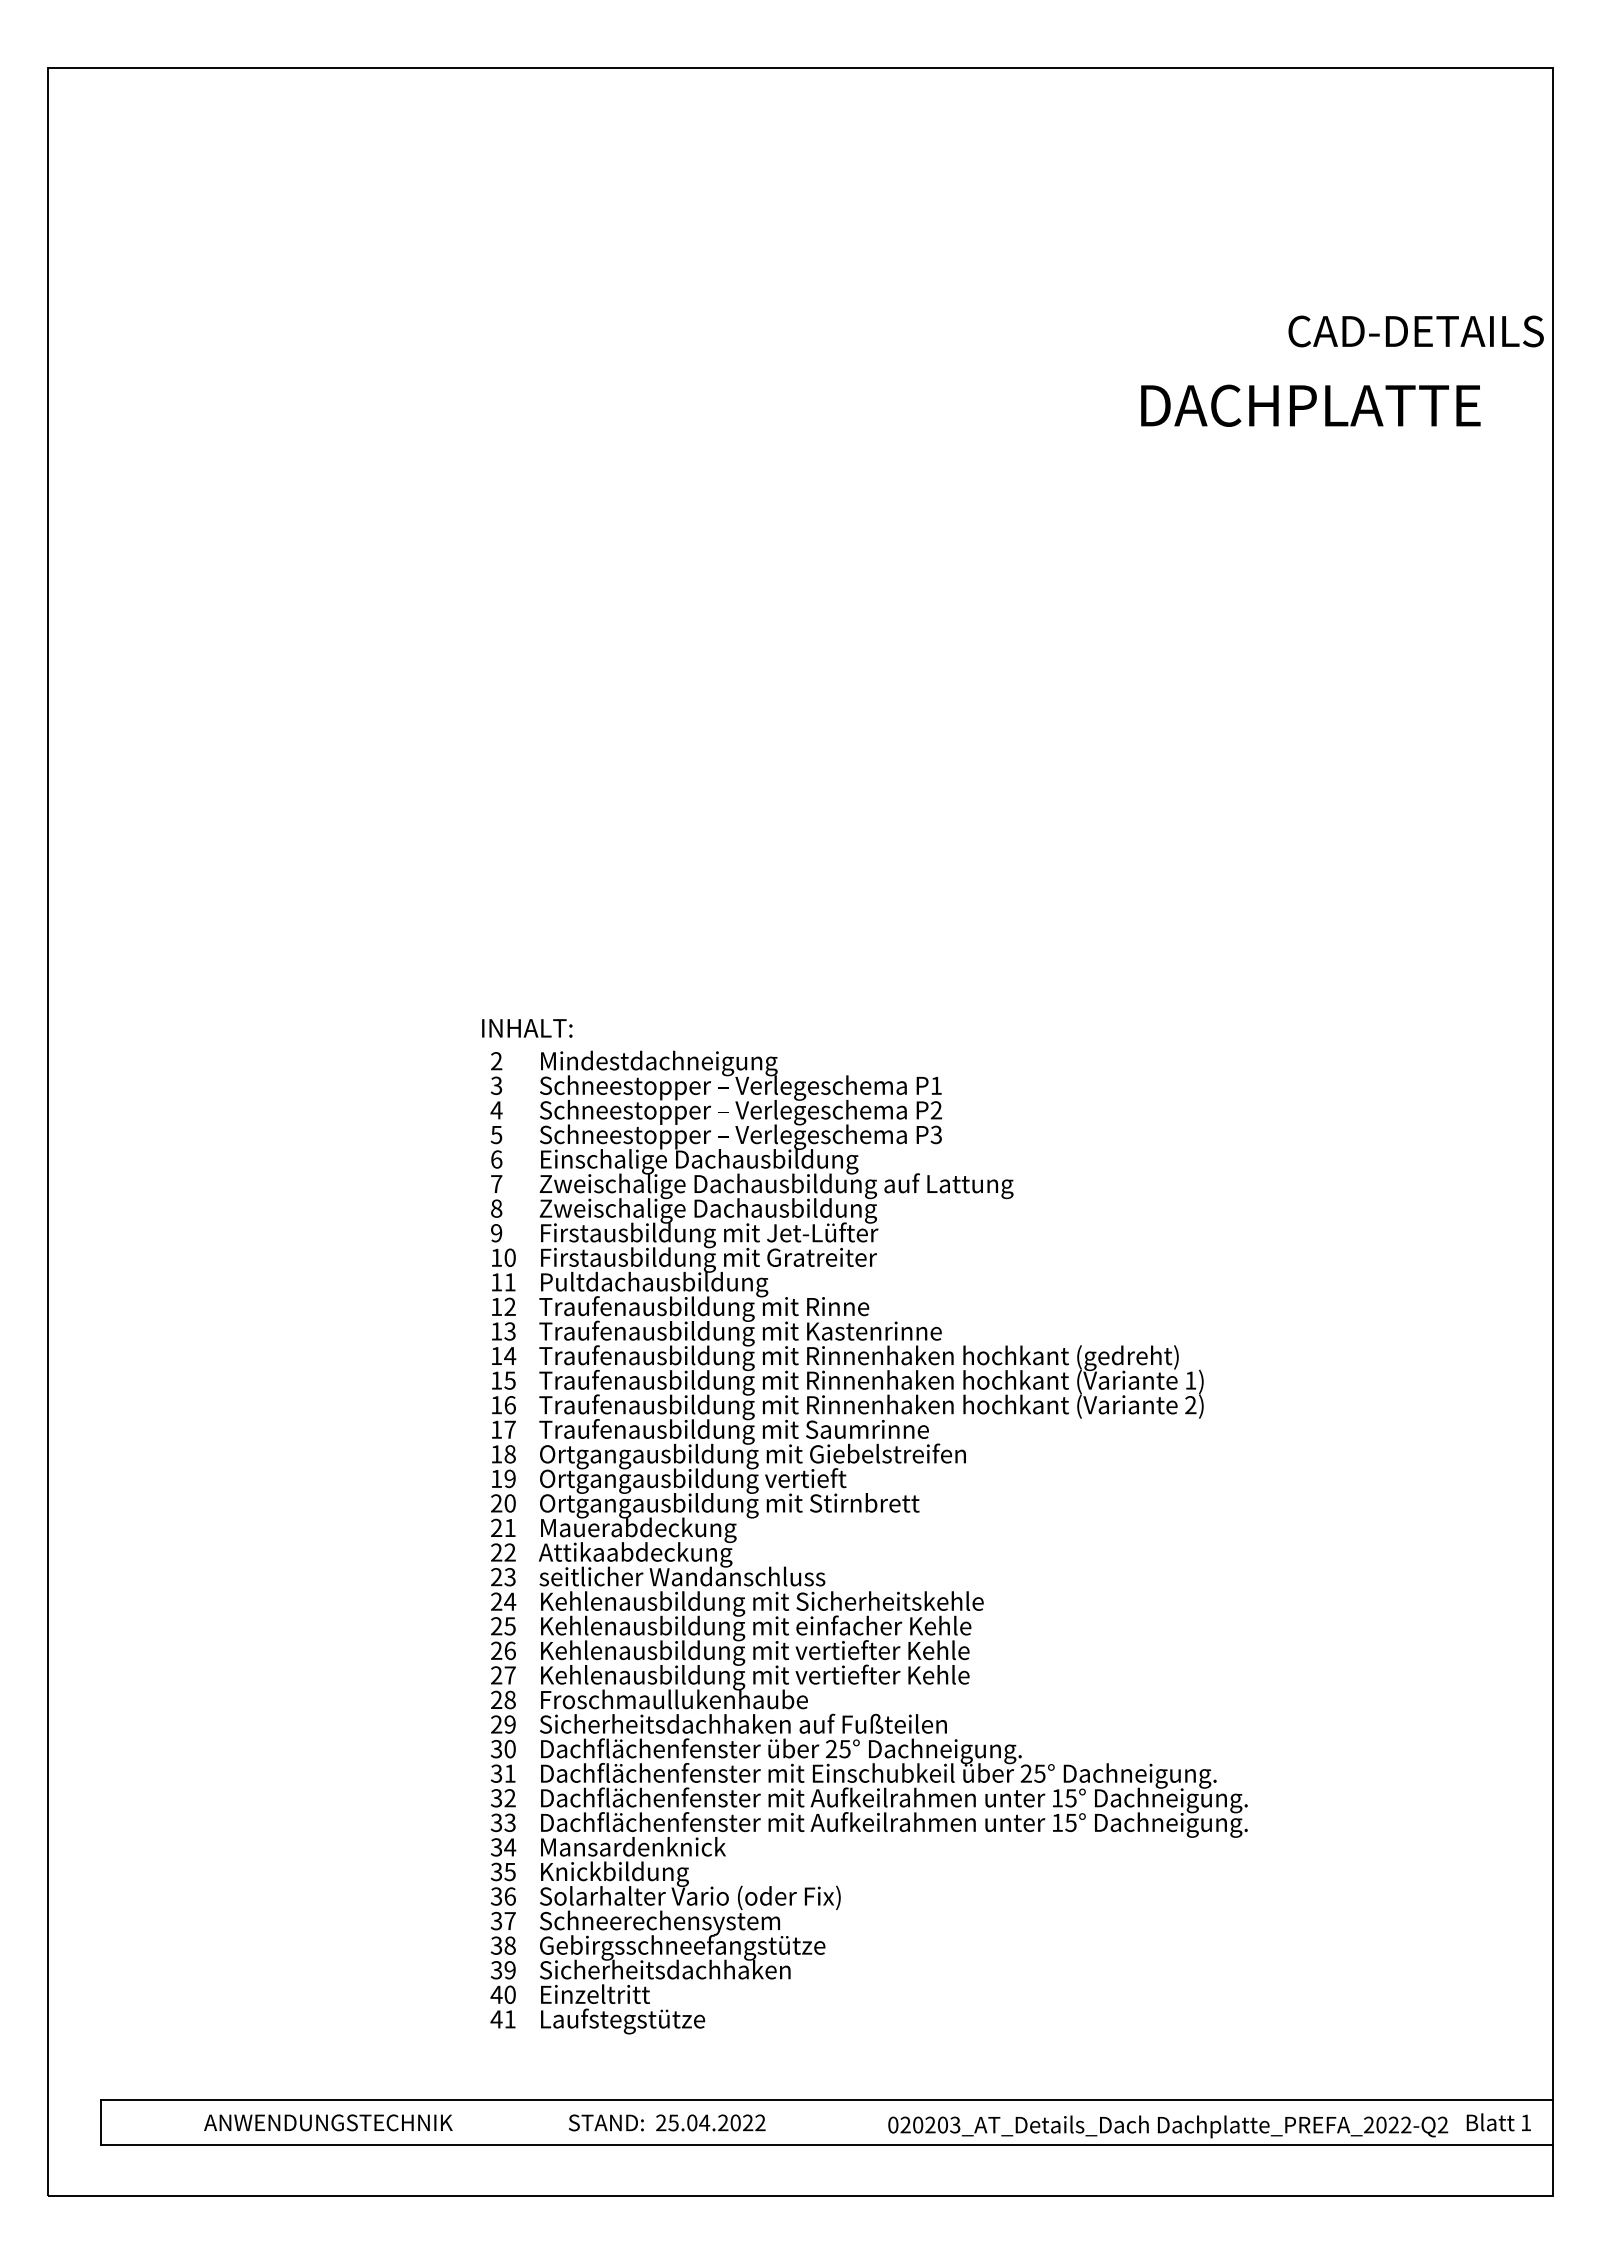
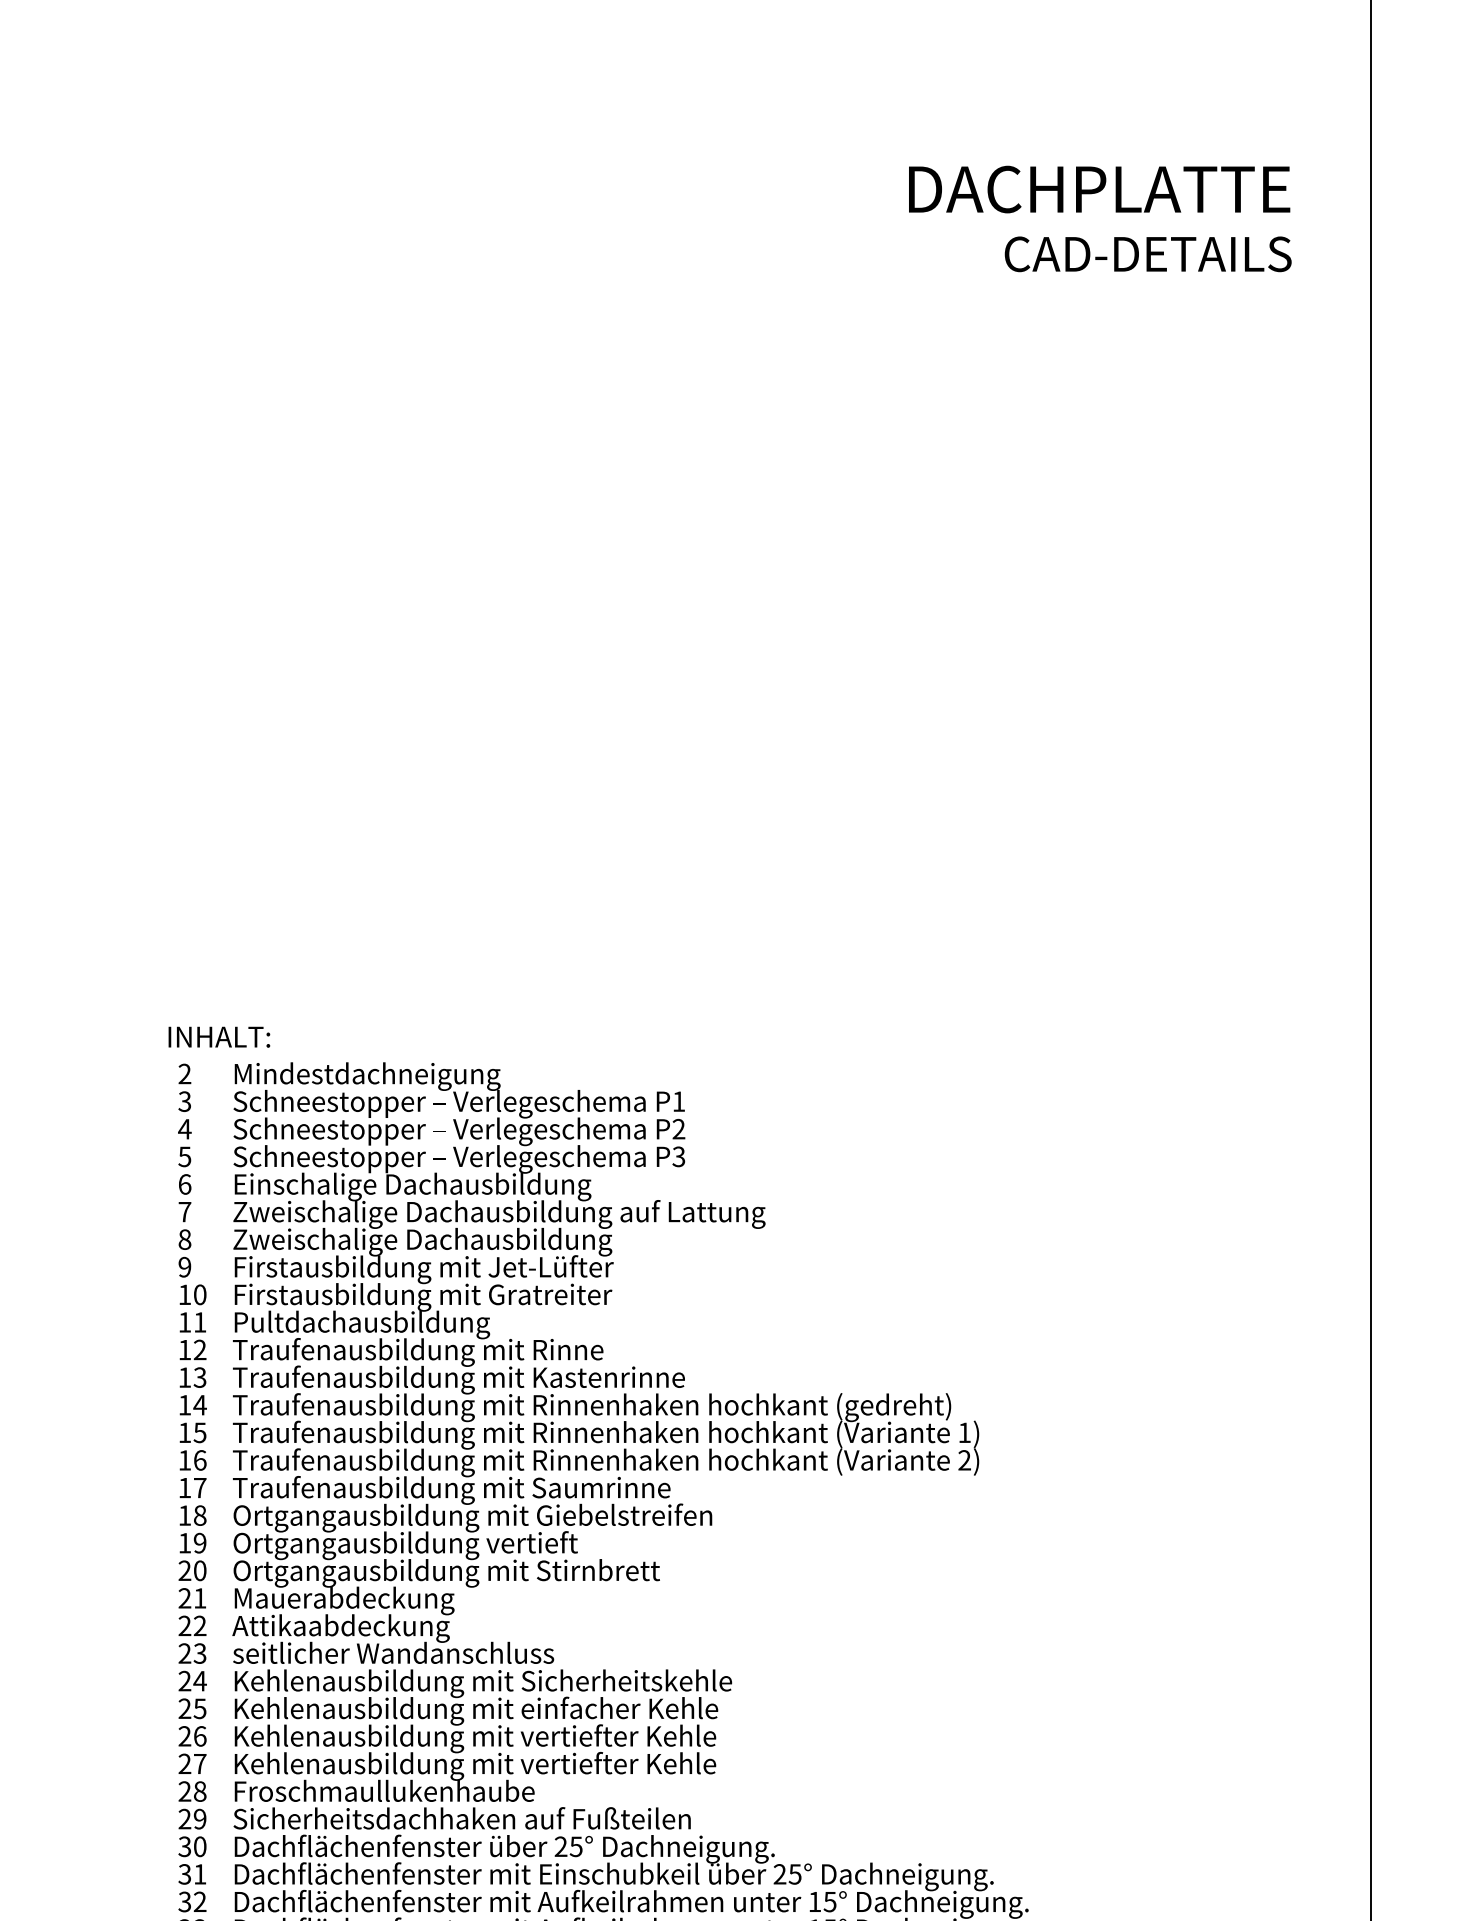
text: (1415, 331) -> (1147, 254), moved
text: (1310, 405) -> (1099, 189), moved

